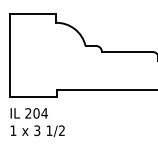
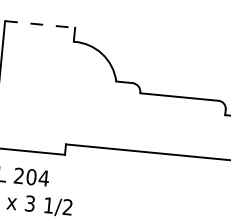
line: (32, 13) -> (40, 24), solid -> dashed

